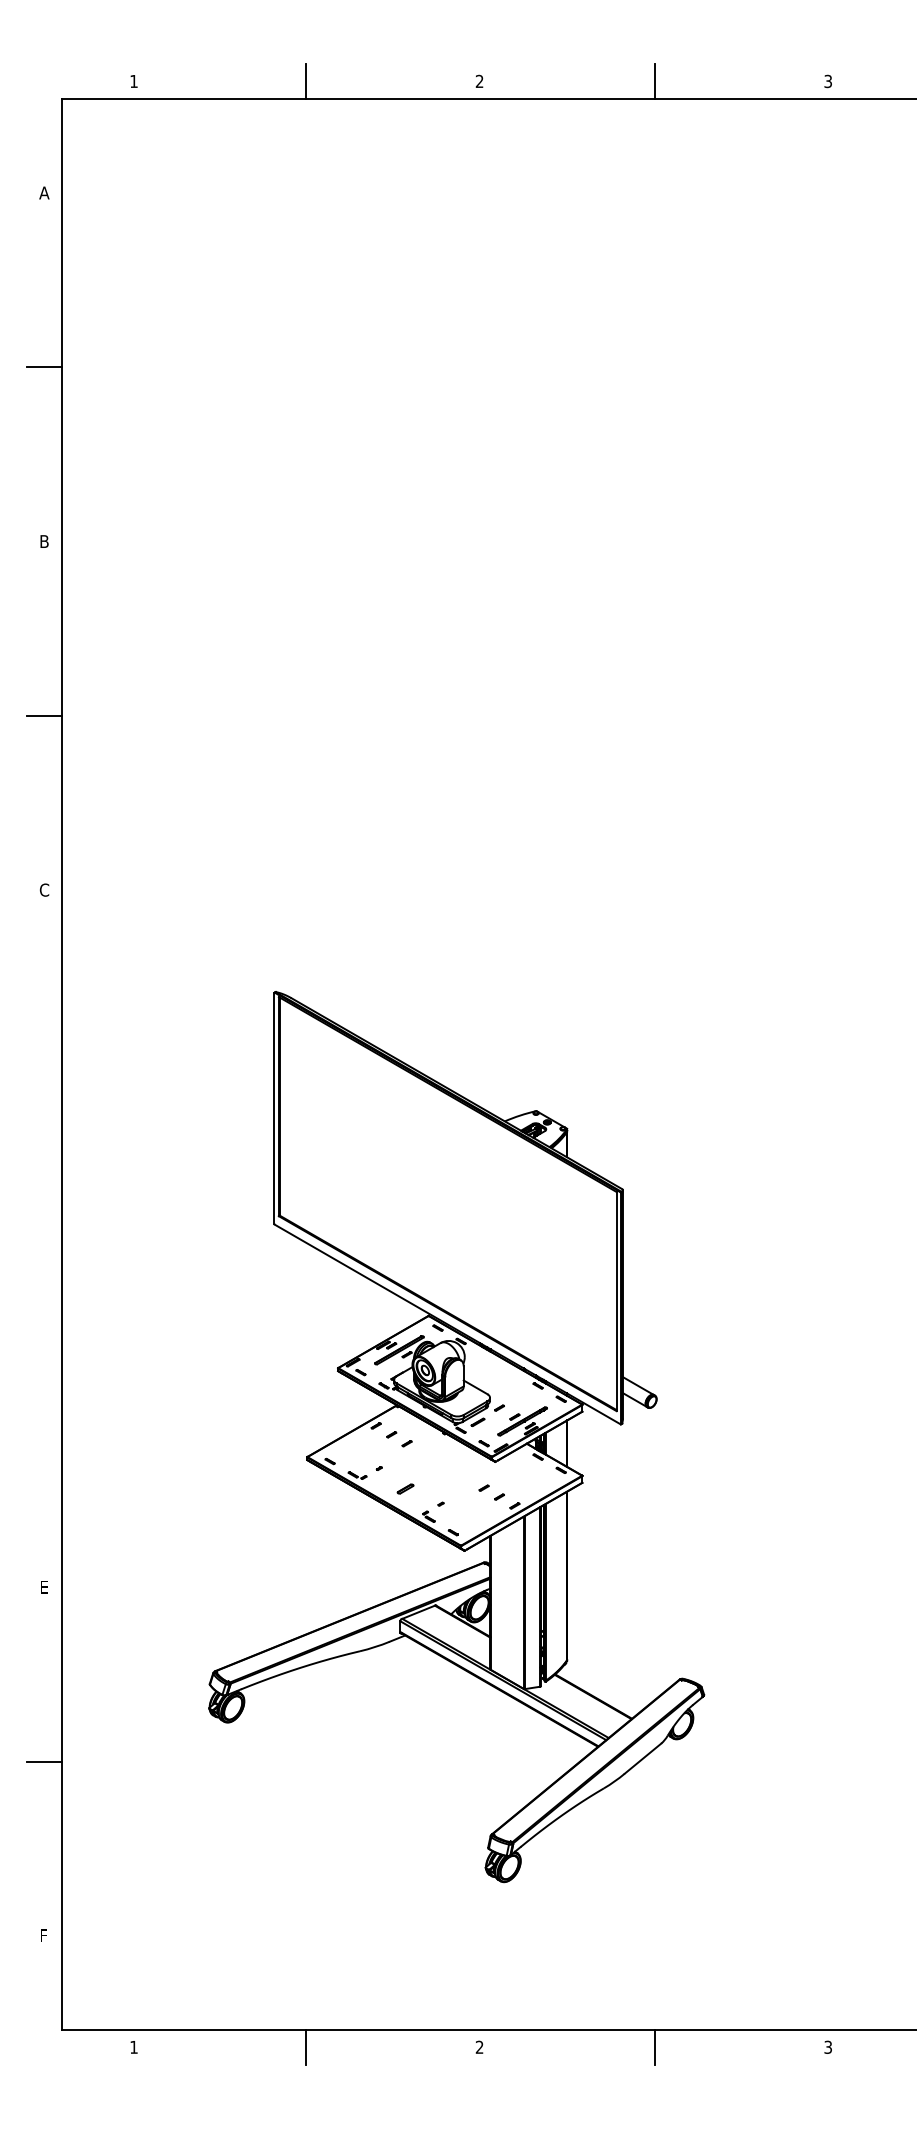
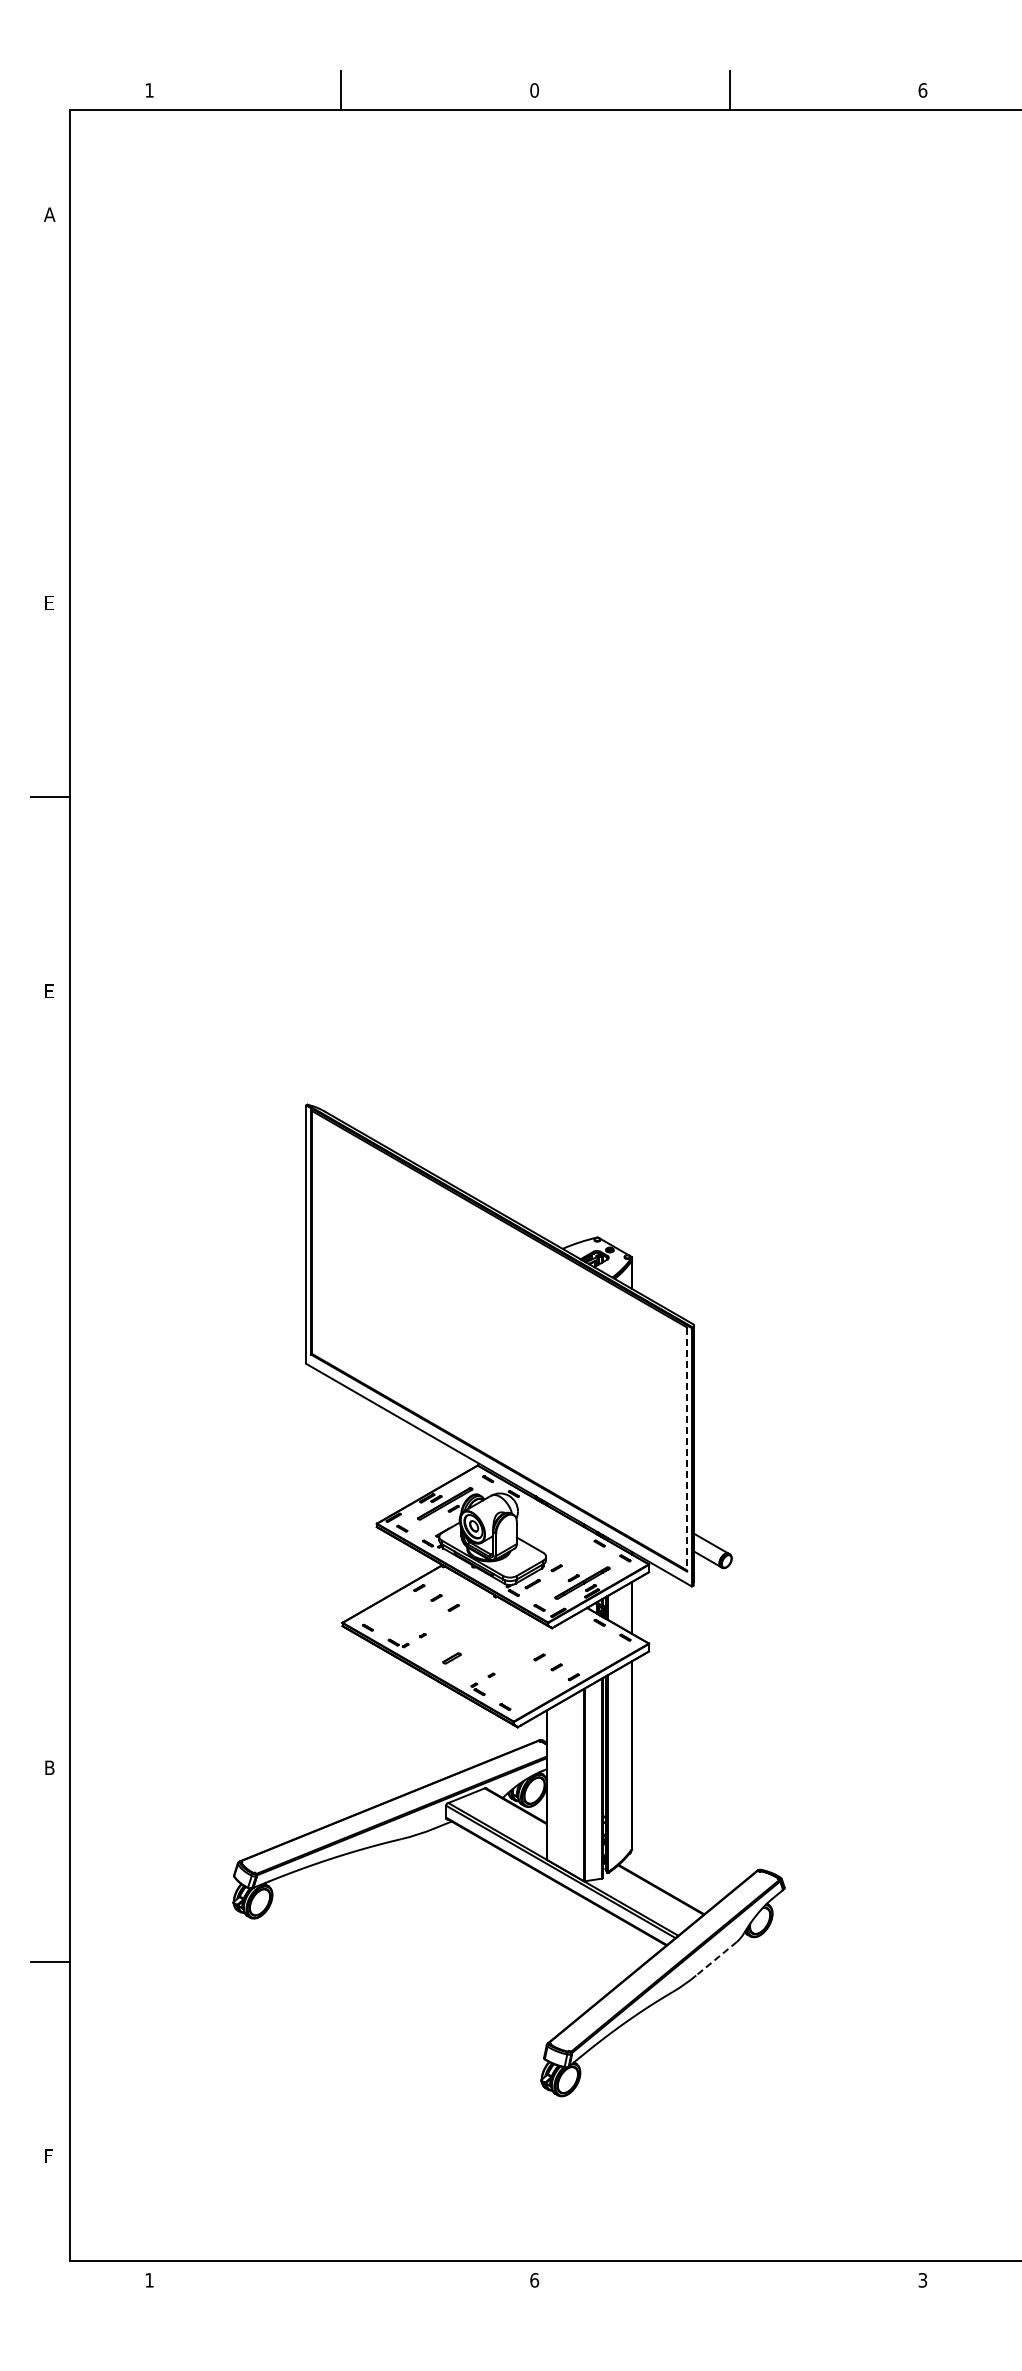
text: (479, 81) -> (534, 90), 2 -> 0
text: (827, 81) -> (922, 90), 3 -> 6
line: (44, 366) -> (49, 408), removed
text: (44, 541) -> (49, 602), B -> E
text: (44, 889) -> (49, 990), C -> E
line: (616, 1302) -> (687, 1450), solid -> dashed
text: (44, 1586) -> (49, 1767), E -> B
line: (642, 1759) -> (716, 1959), solid -> dashed
line: (306, 2047) -> (341, 2280), removed
text: (479, 2047) -> (534, 2280), 2 -> 6
line: (654, 2047) -> (729, 2280), removed

